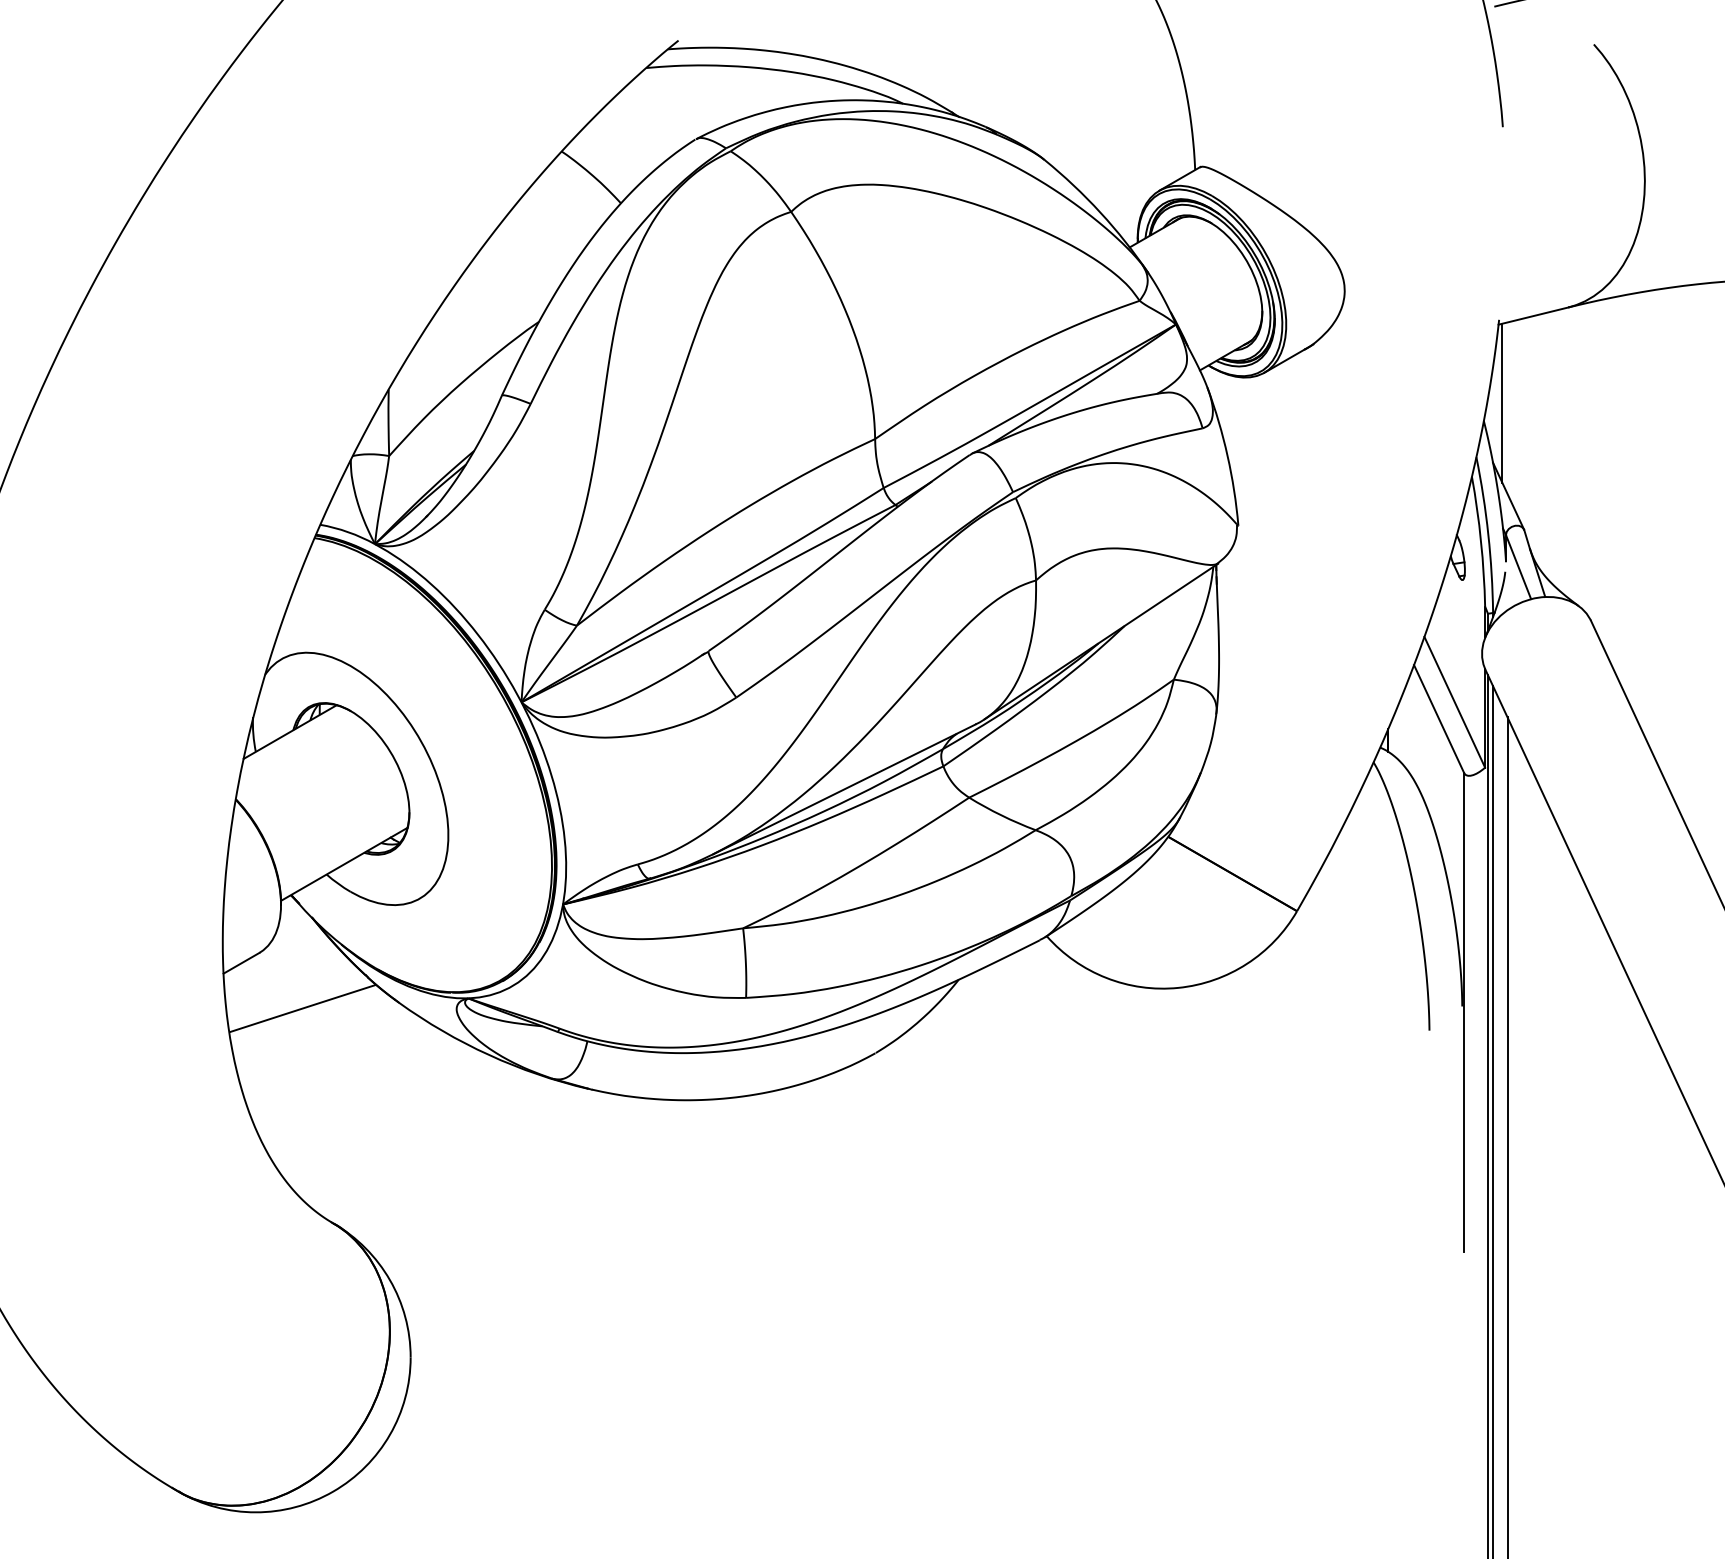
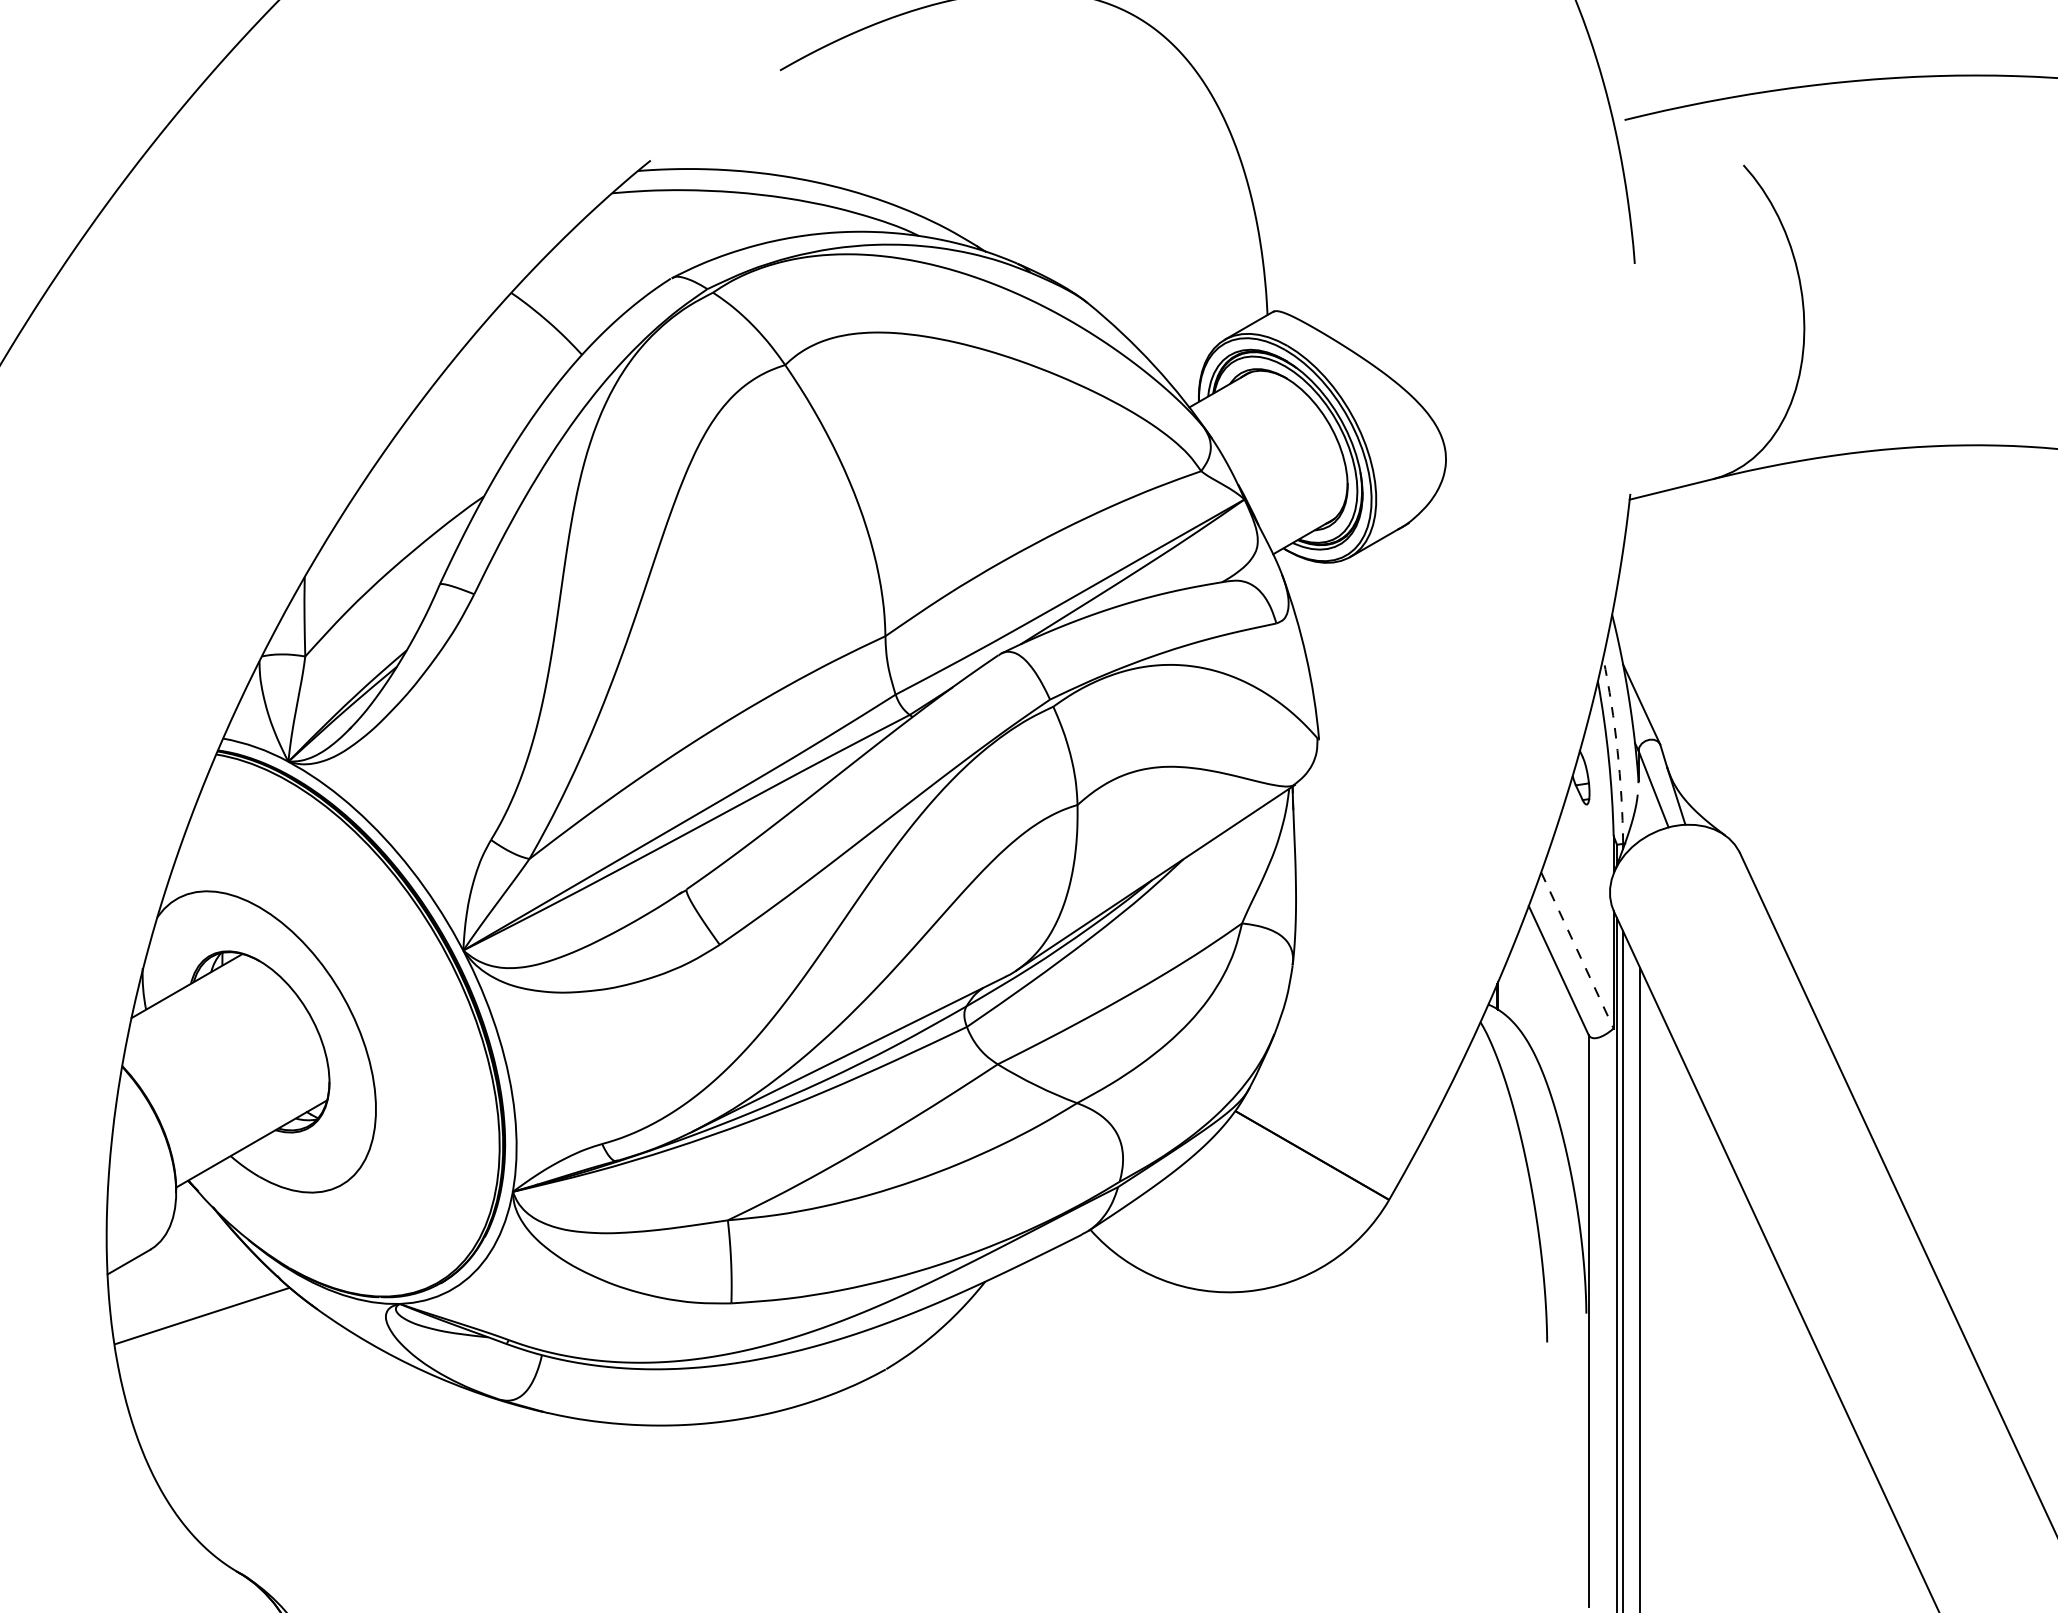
line: (1502, 402) -> (1634, 592), removed
arc: (1488, 534) -> (1617, 750), solid -> dashed
line: (1454, 702) -> (1577, 950), solid -> dashed

